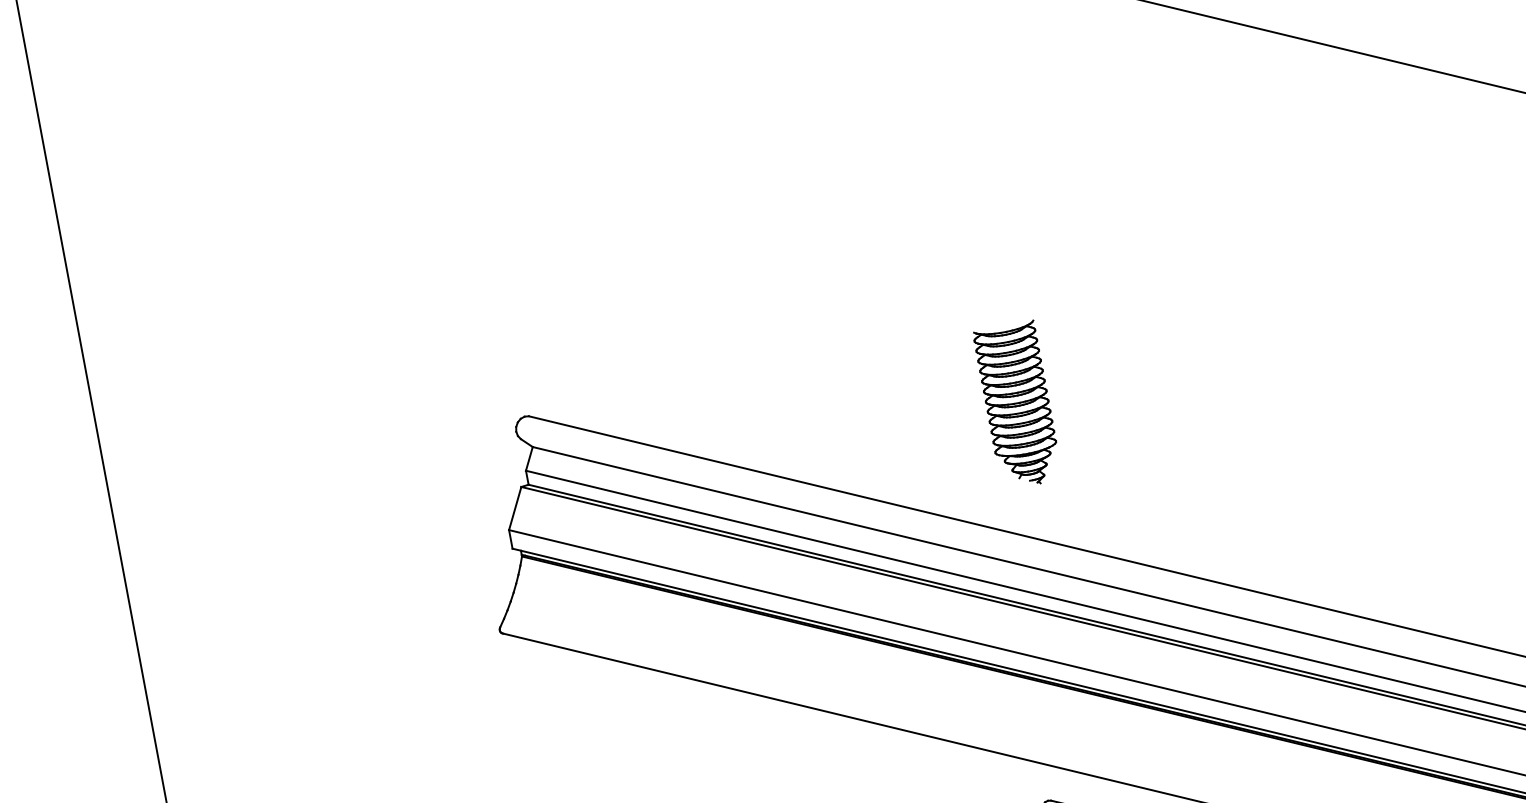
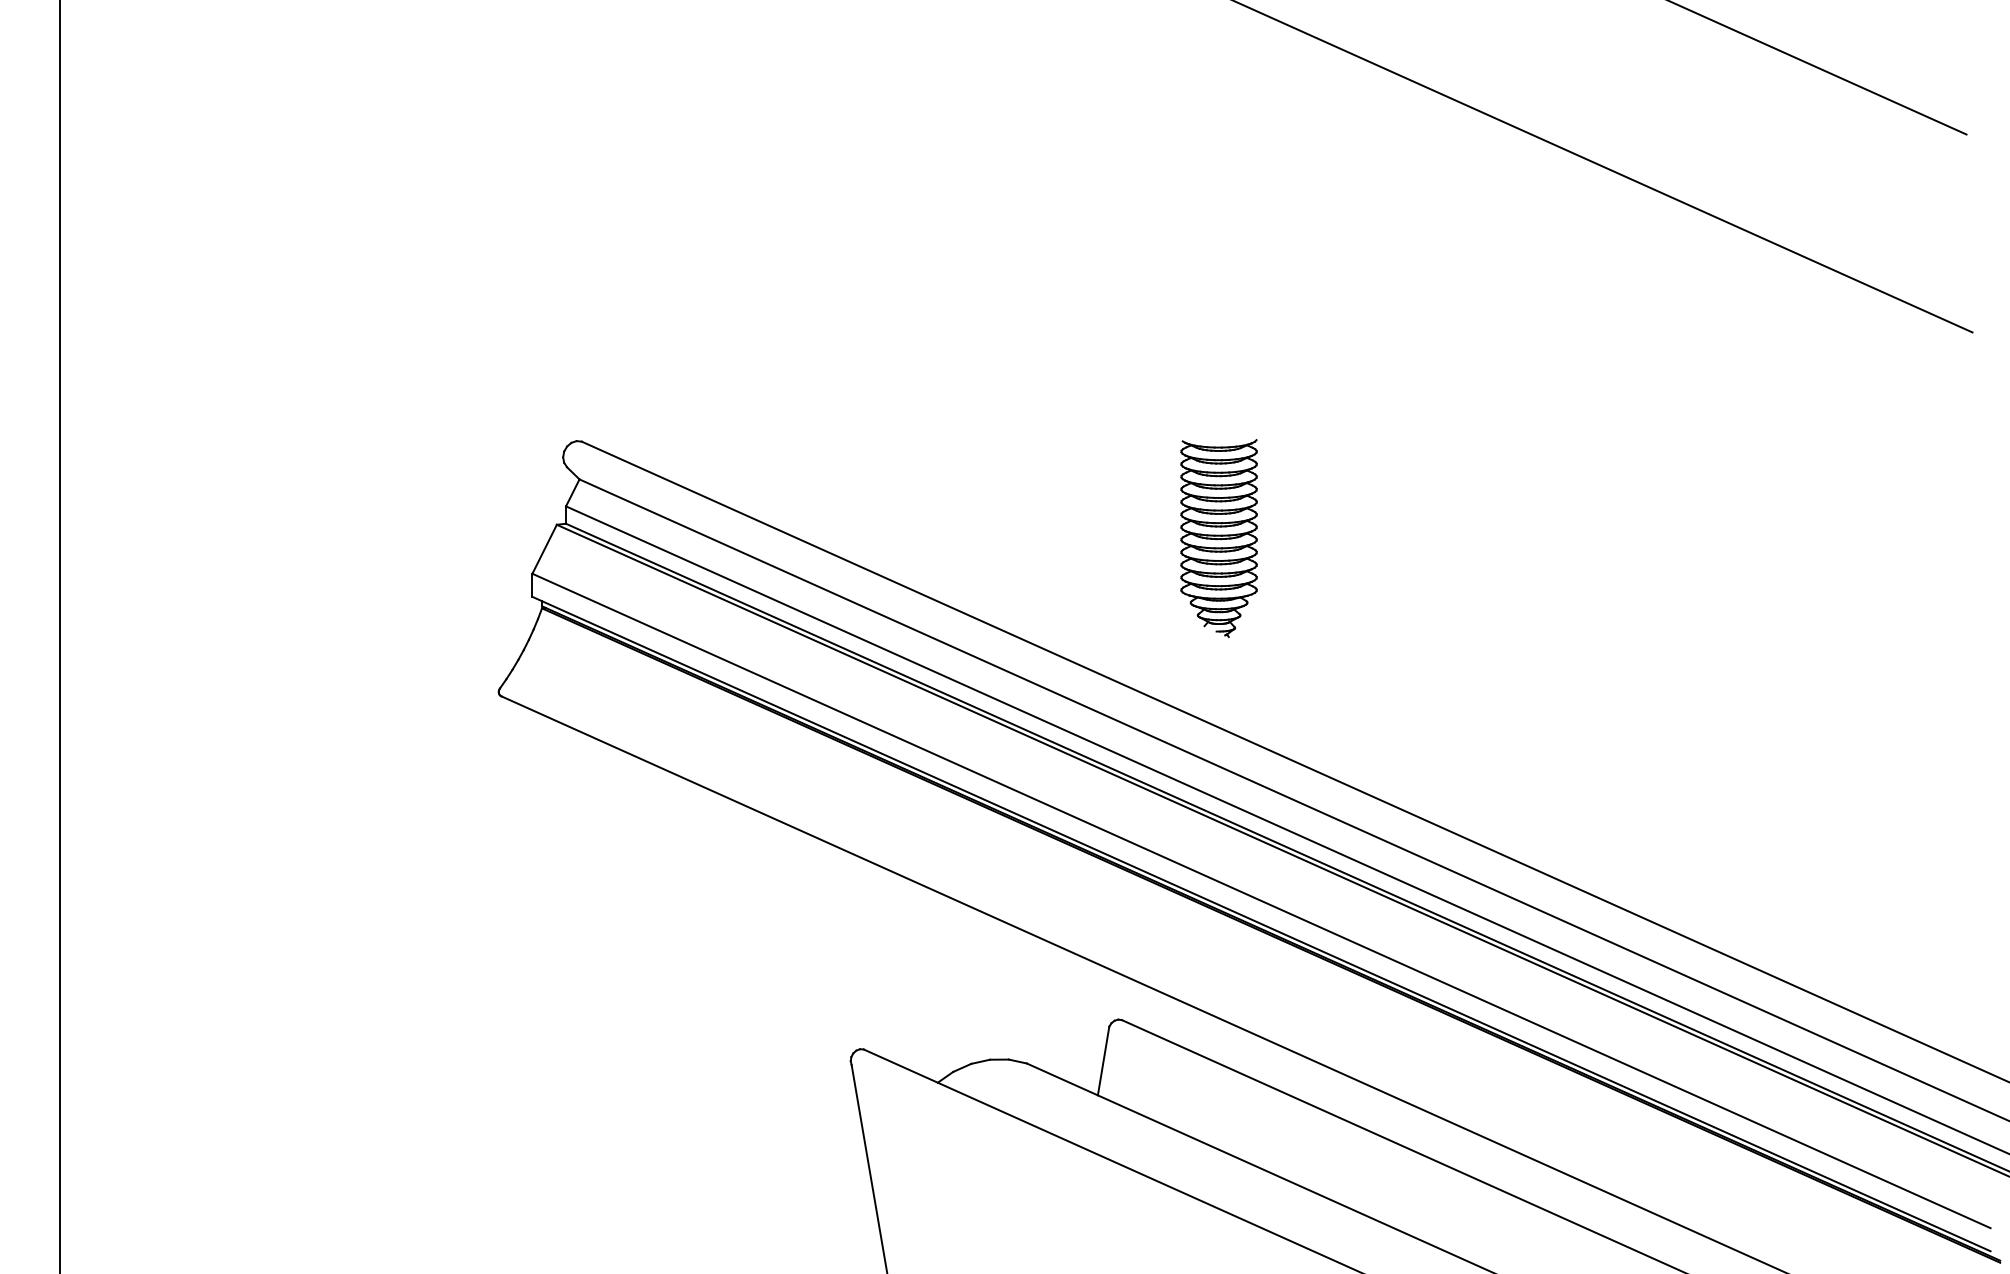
part: (1017, 405) -> (1218, 538), moved

